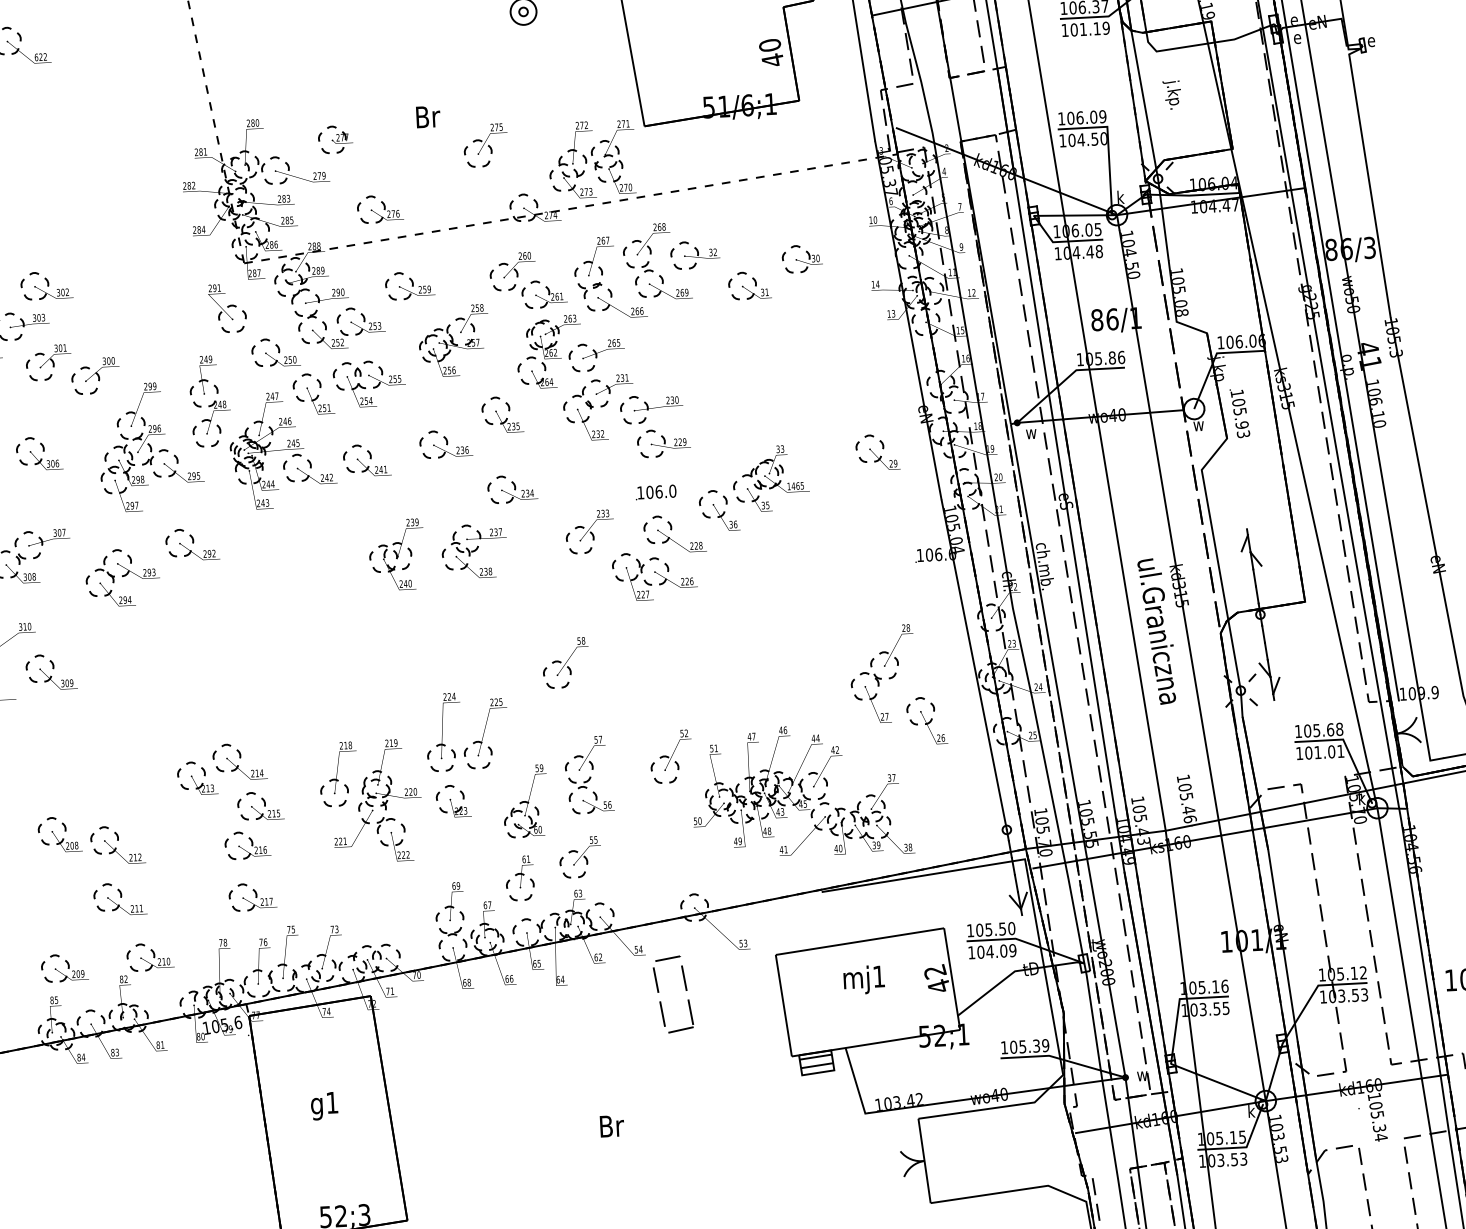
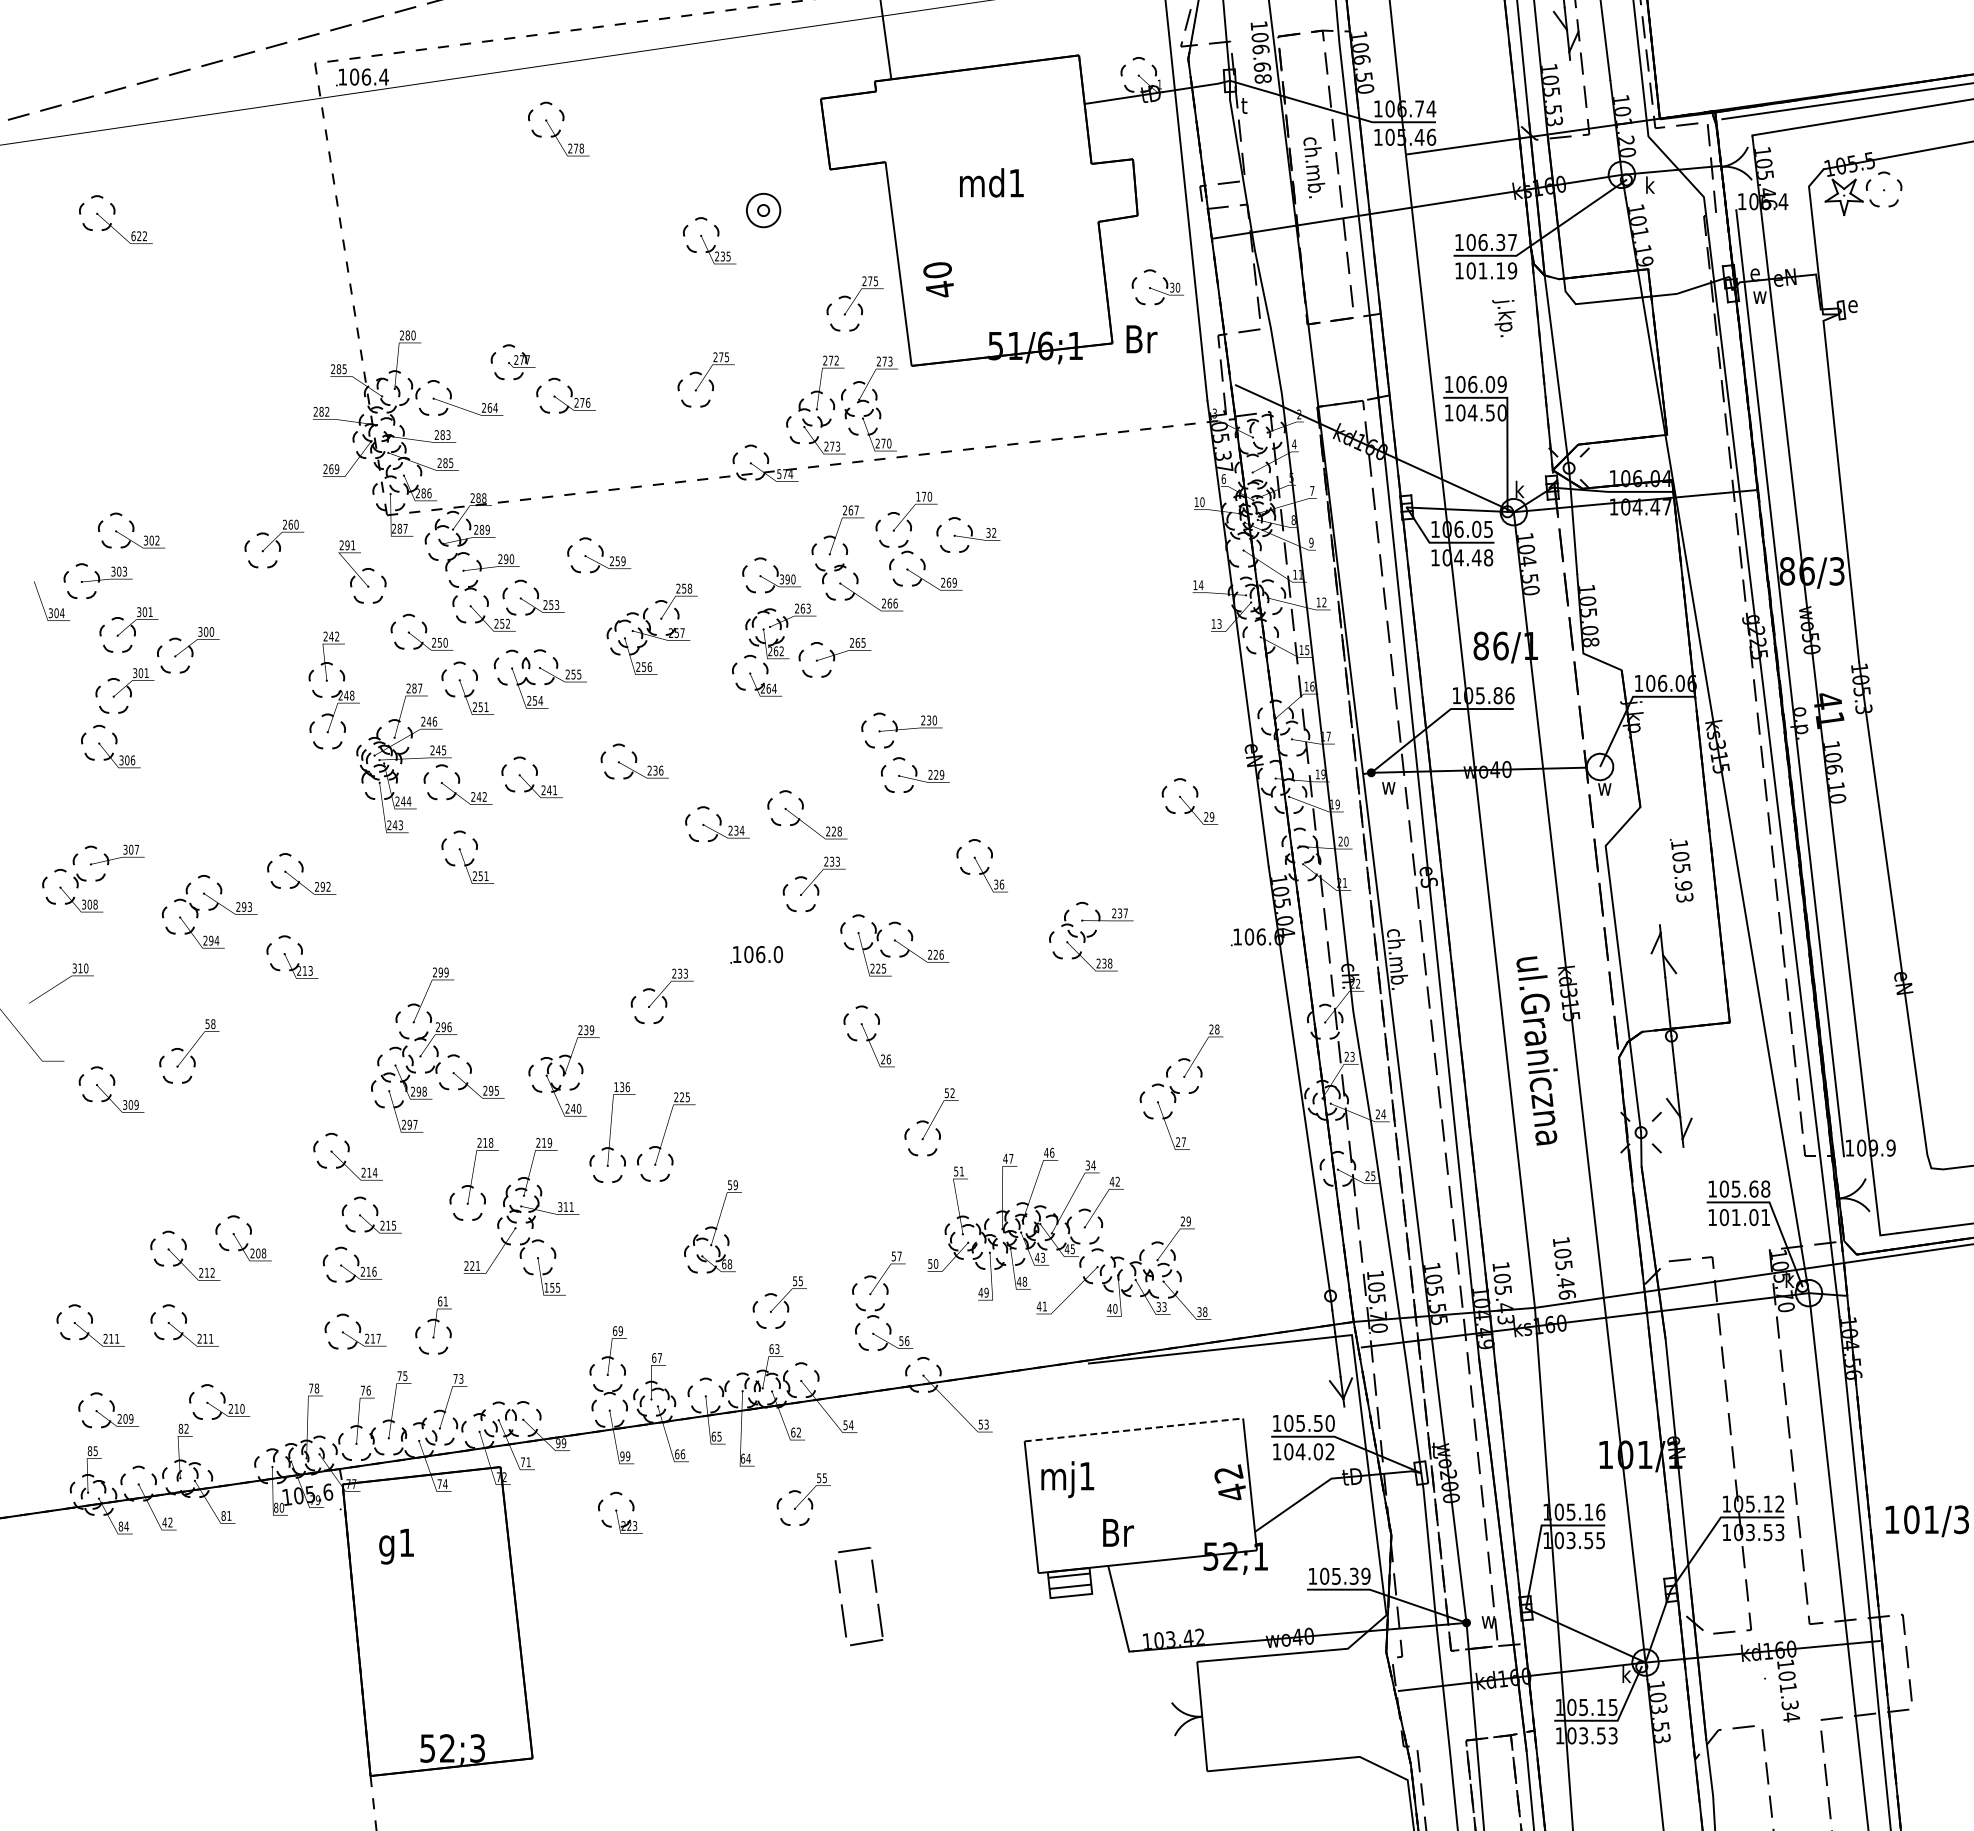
text: (1298, 38) -> (1759, 297), e -> w
text: (771, 52) -> (938, 279), moved
part: (597, 80) -> (854, 303), added
text: (1171, 95) -> (1503, 318), moved
text: (428, 117) -> (1141, 339), moved
text: (628, 123) -> (890, 361), 271 -> 273
text: (205, 152) -> (344, 369), 281 -> 285
text: (321, 175) -> (492, 407), 279 -> 264
part: (380, 208) -> (565, 395), moved
text: (546, 215) -> (779, 474), 274 -> 574
text: (659, 226) -> (924, 496), 268 -> 170
text: (201, 229) -> (334, 469), 284 -> 269
part: (802, 259) -> (1157, 287), moved
part: (512, 271) -> (274, 543), moved
part: (748, 289) -> (1034, 583), removed
text: (557, 296) -> (787, 579), 261 -> 390
text: (210, 359) -> (337, 636), 249 -> 242
text: (272, 396) -> (414, 688), 247 -> 287
part: (598, 407) -> (833, 724), removed
part: (47, 409) -> (124, 690), added
text: (1239, 413) -> (1681, 870), moved
part: (502, 414) -> (709, 240), moved
text: (980, 426) -> (1323, 774), 18 -> 19
part: (150, 446) -> (437, 1049), moved
part: (770, 478) -> (1050, 827), removed
text: (655, 492) -> (756, 954), moved
part: (320, 524) -> (467, 856), added
part: (671, 530) -> (803, 809), moved
part: (474, 551) -> (1091, 936), moved
part: (396, 554) -> (563, 1070), moved
text: (648, 594) -> (884, 968), 227 -> 225
part: (476, 624) -> (661, 995), added
part: (566, 663) -> (189, 1051), moved
part: (51, 672) -> (111, 1089), moved
text: (449, 697) -> (621, 1087), 224 -> 136
part: (926, 721) -> (868, 1036), moved
text: (813, 738) -> (1087, 1165), 44 -> 34
part: (671, 756) -> (931, 1122), moved
part: (589, 774) -> (882, 1300), moved
part: (197, 777) -> (292, 956), moved
text: (891, 778) -> (1185, 1221), 37 -> 29
text: (410, 791) -> (565, 1206), 220 -> 311
part: (453, 800) -> (620, 1512), moved
text: (539, 829) -> (729, 1264), 60 -> 68
part: (60, 834) -> (243, 1238), moved
text: (878, 844) -> (1164, 1306), 39 -> 33
text: (403, 854) -> (552, 1287), 222 -> 155
part: (519, 878) -> (433, 1325), moved
part: (47, 903) -> (90, 1325), added
line: (859, 941) -> (1133, 1429), solid -> dashed
text: (1012, 950) -> (1329, 1451), 104.09 -> 104.02
text: (416, 975) -> (560, 1443), 70 -> 99
text: (863, 979) -> (1067, 1479), moved
text: (467, 982) -> (625, 1456), 68 -> 99
part: (685, 990) -> (875, 1592), moved
part: (606, 1008) -> (803, 1499), added
text: (115, 1052) -> (167, 1522), 83 -> 42
text: (324, 1106) -> (396, 1546), moved
text: (1376, 1114) -> (1787, 1687), 105.34 -> 101.34
text: (612, 1125) -> (1118, 1532), moved

